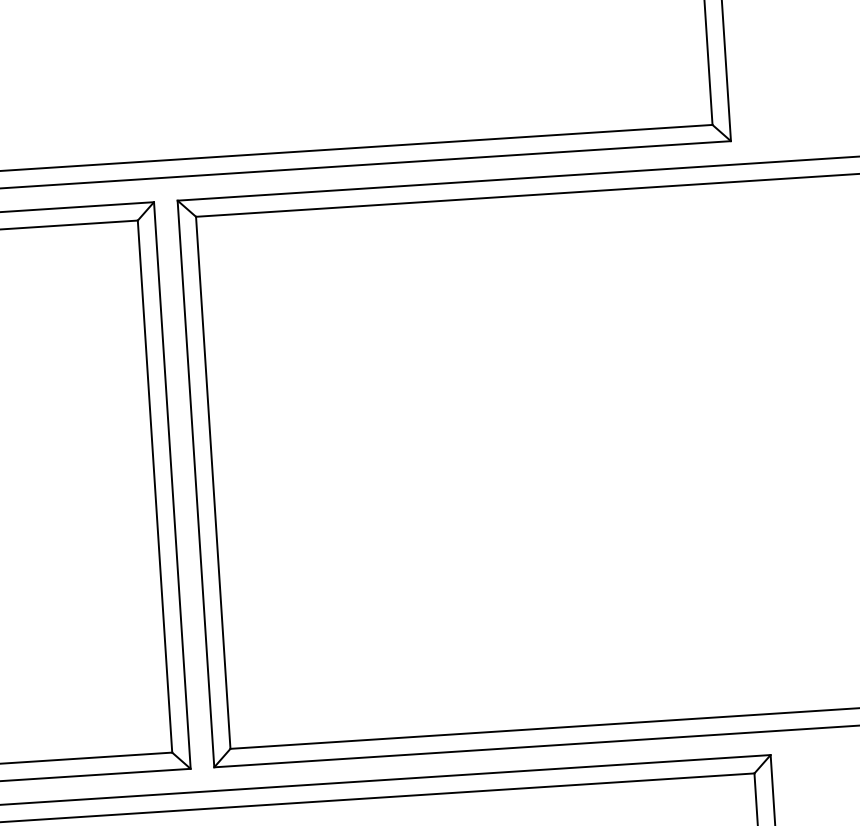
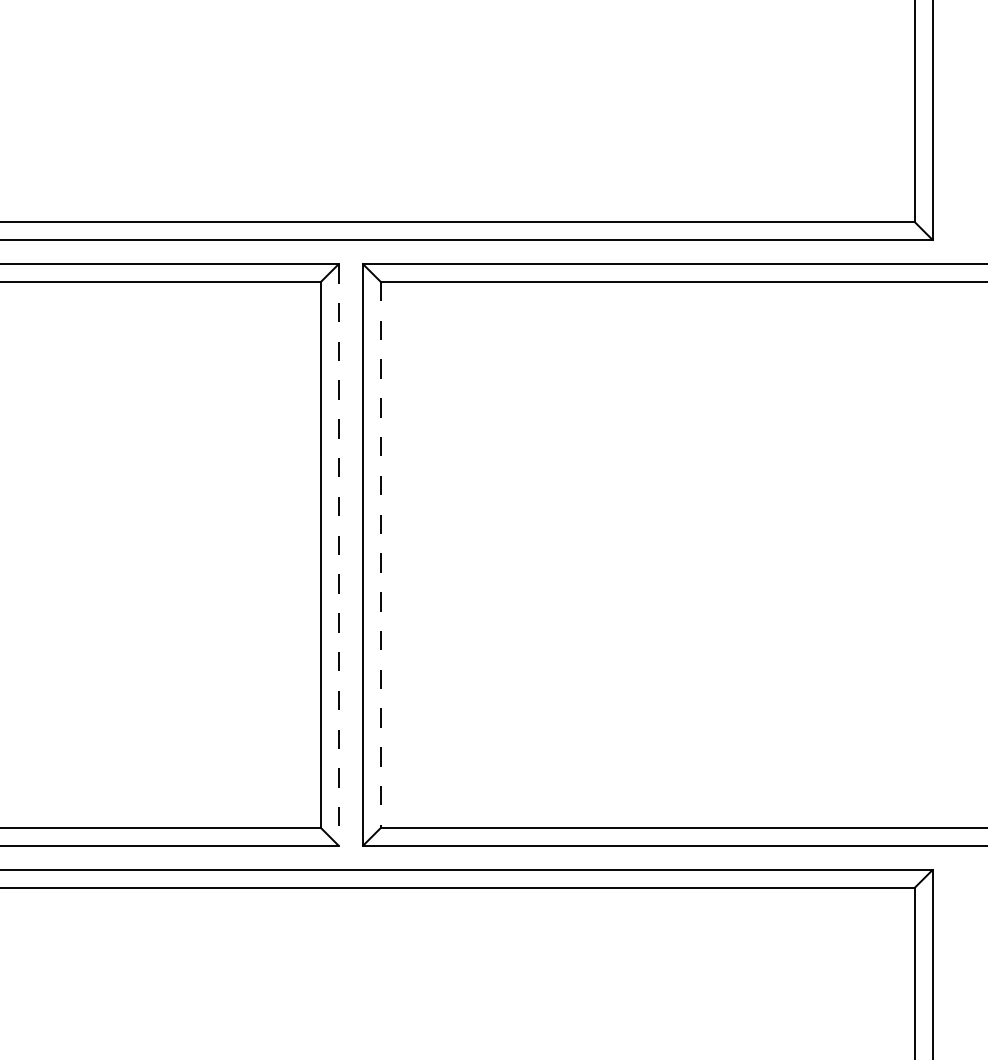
line: (213, 483) -> (380, 555), solid -> dashed
line: (172, 486) -> (338, 555), solid -> dashed

